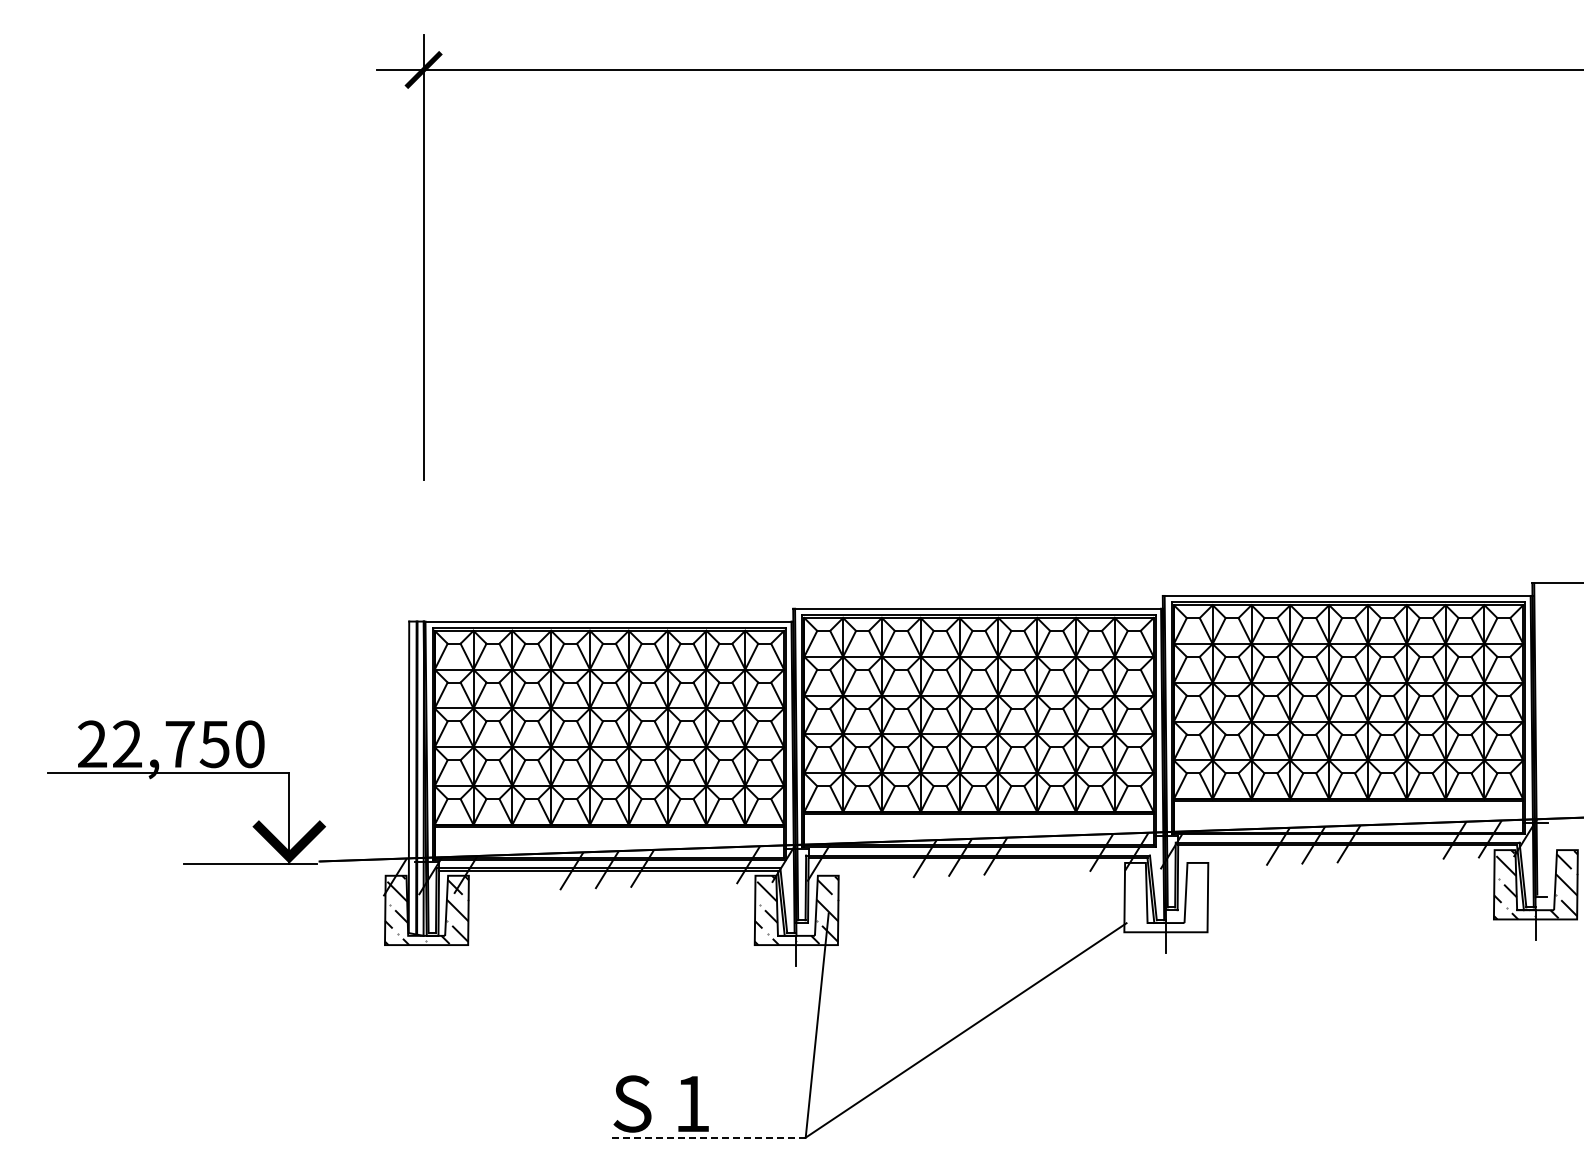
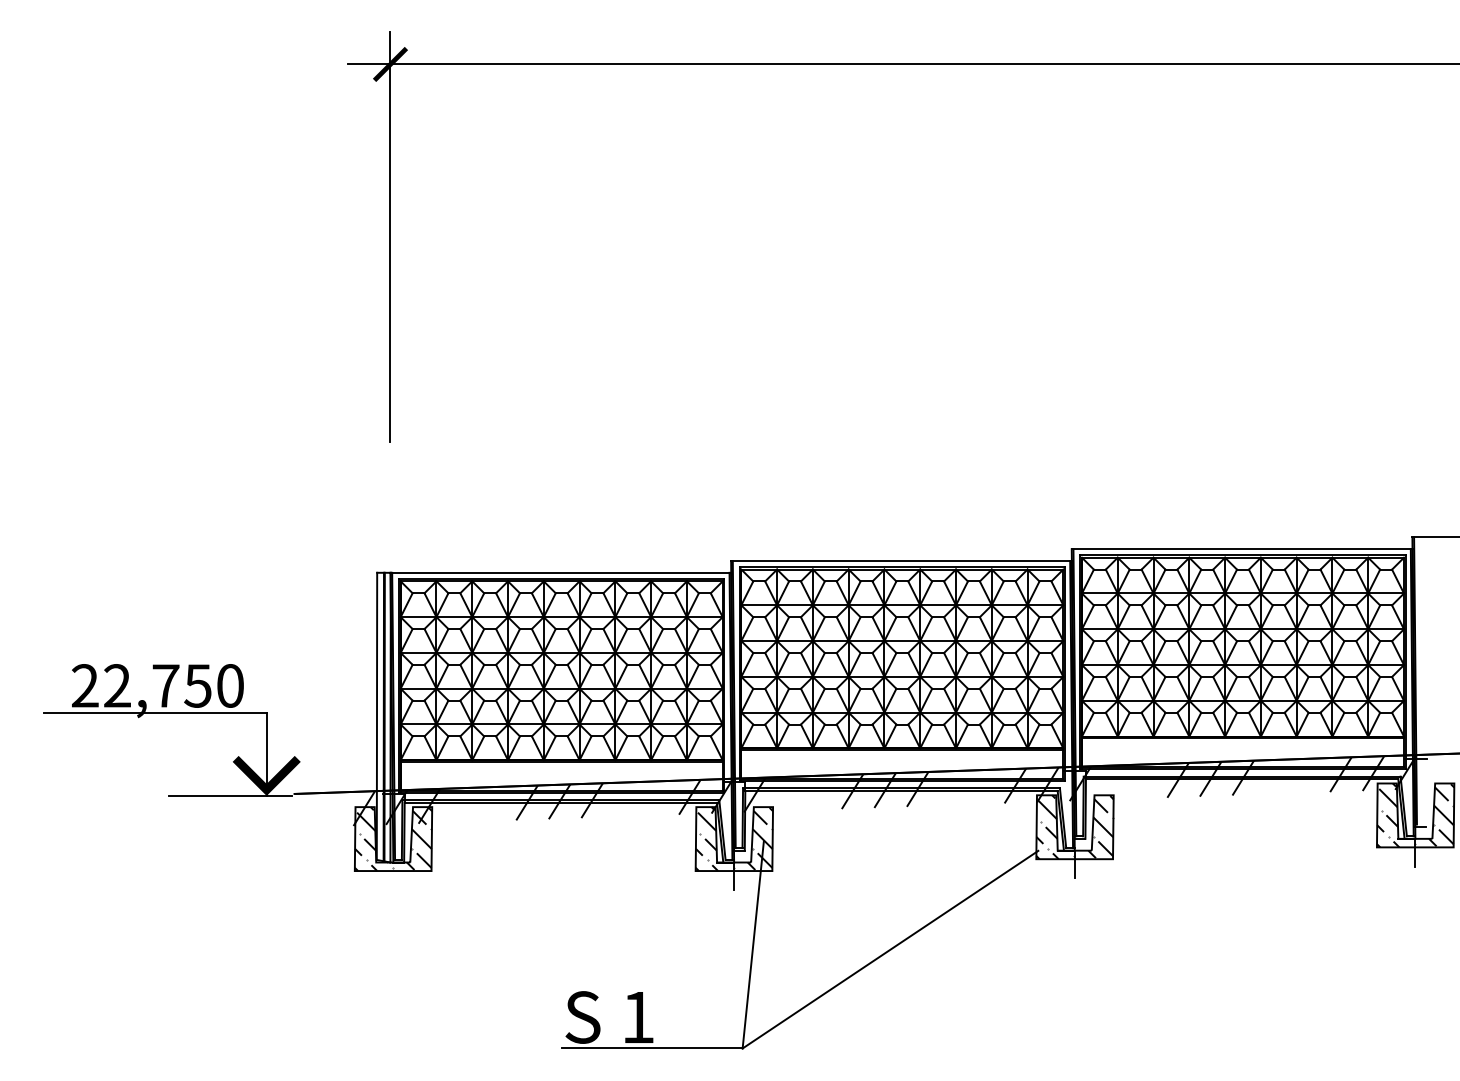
hatch: (1166, 897) -> (1075, 827), added
line: (707, 1137) -> (652, 1048), dashed -> solid

